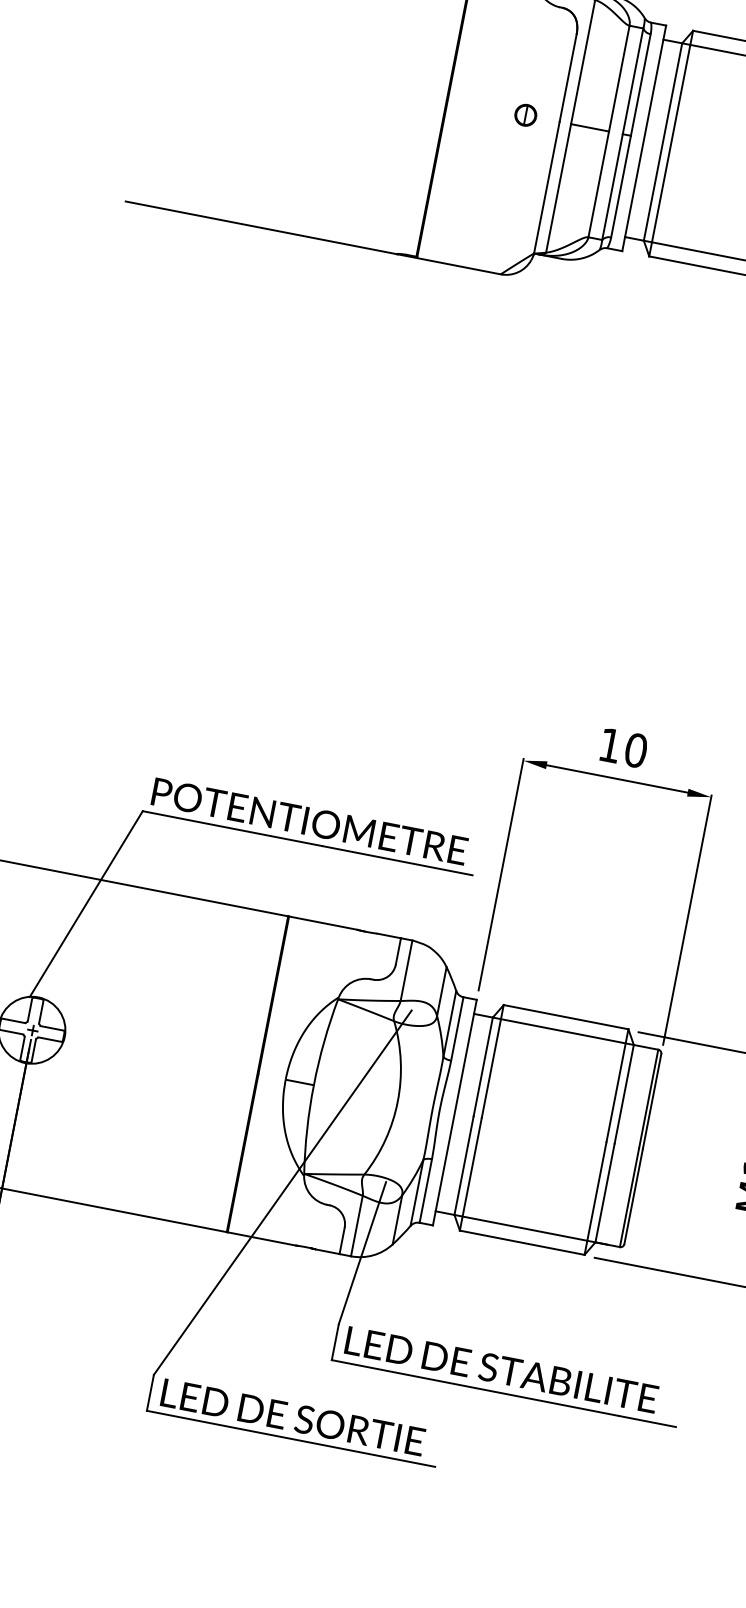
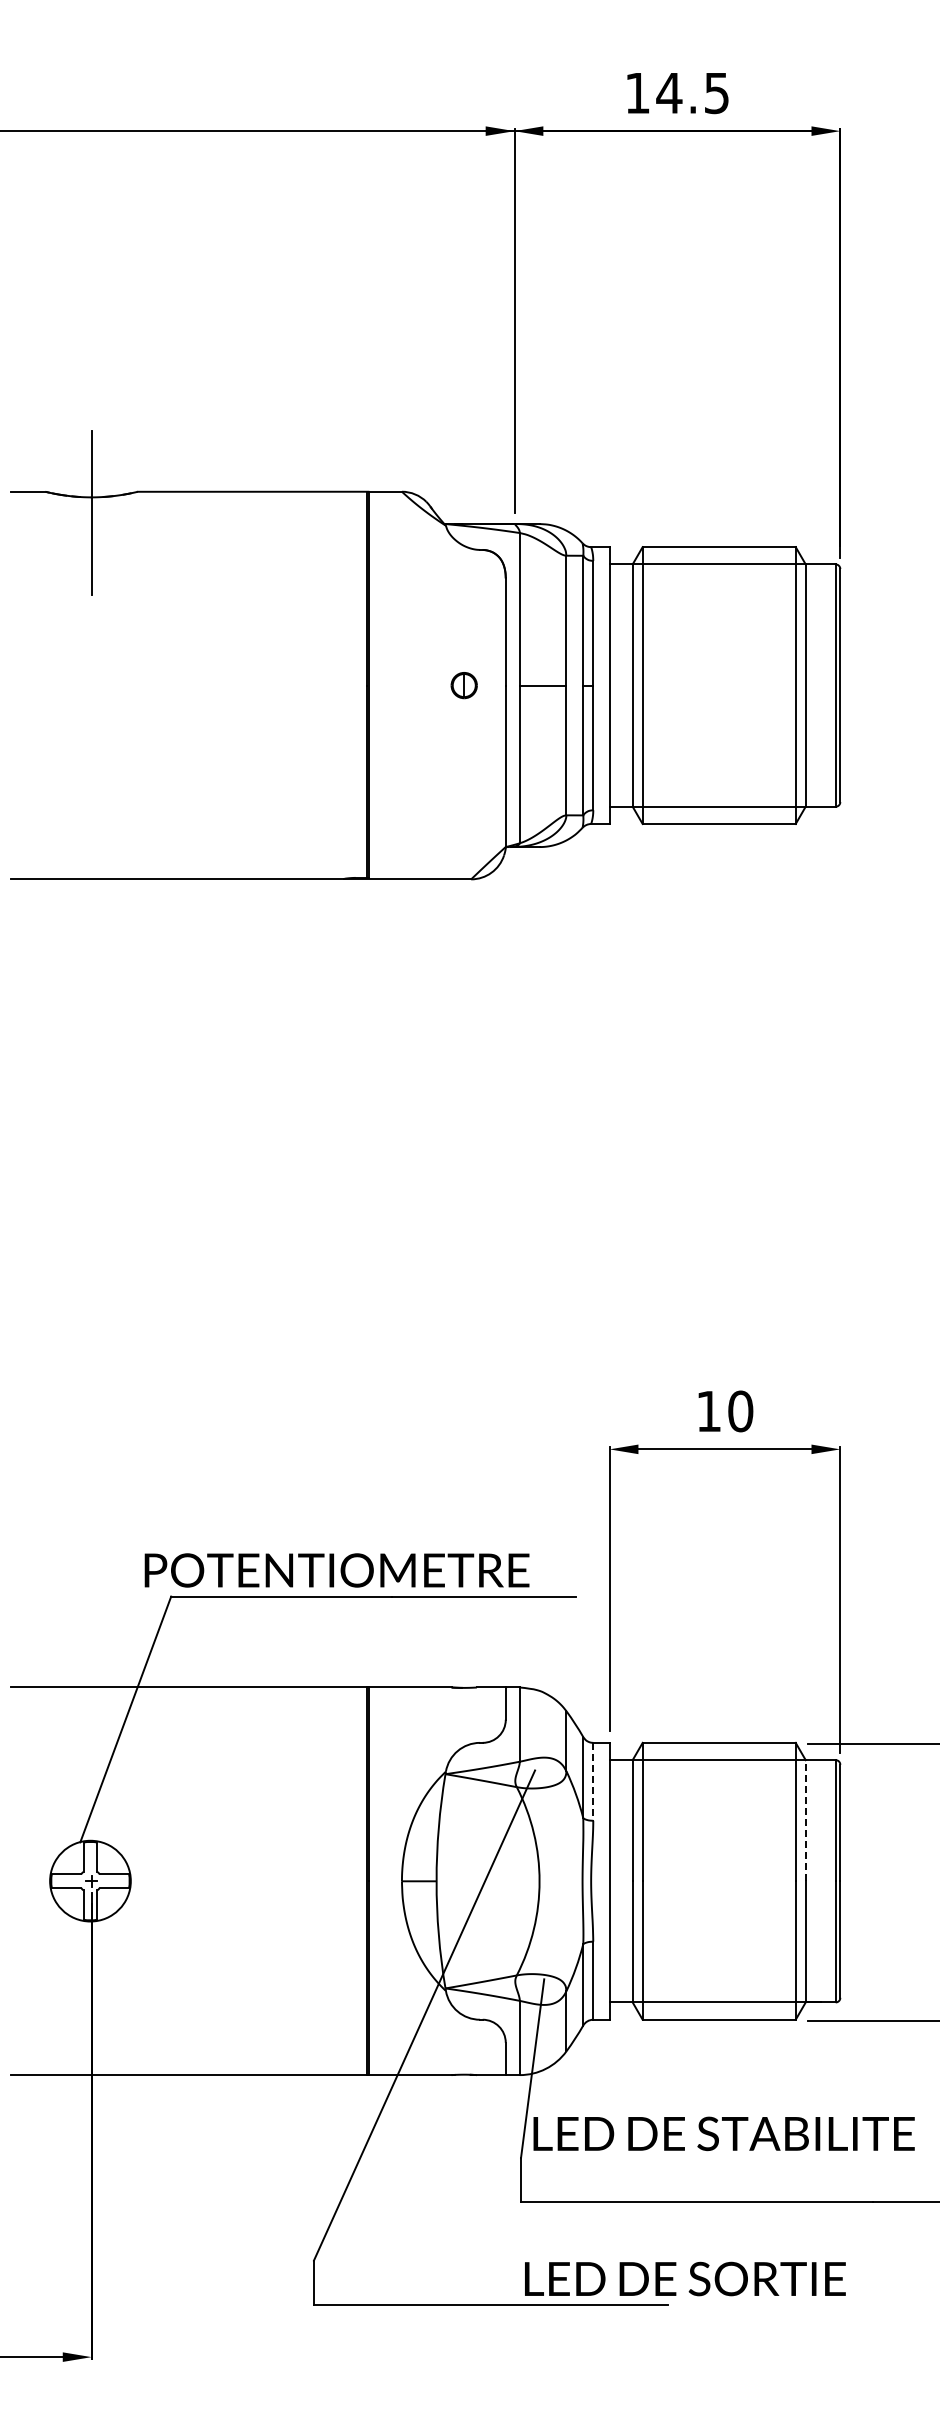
text: (309, 821) -> (336, 1570), moved
line: (457, 1028) -> (593, 1781), solid -> dashed
line: (624, 1094) -> (805, 1820), solid -> dashed
text: (501, 1369) -> (723, 2133), moved
text: (293, 1417) -> (685, 2278), moved

